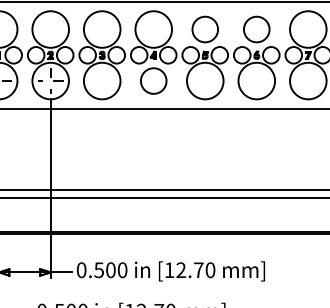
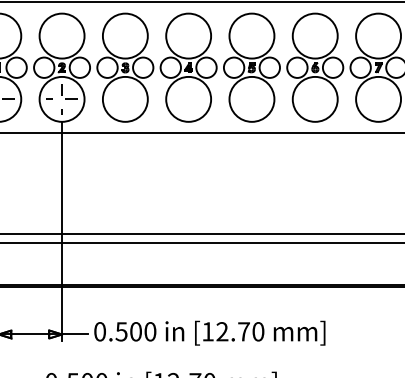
circle: (204, 29) -> (251, 35), size x1.43
circle: (256, 29) -> (314, 35), size x1.43
circle: (153, 80) -> (188, 98), size x1.43

